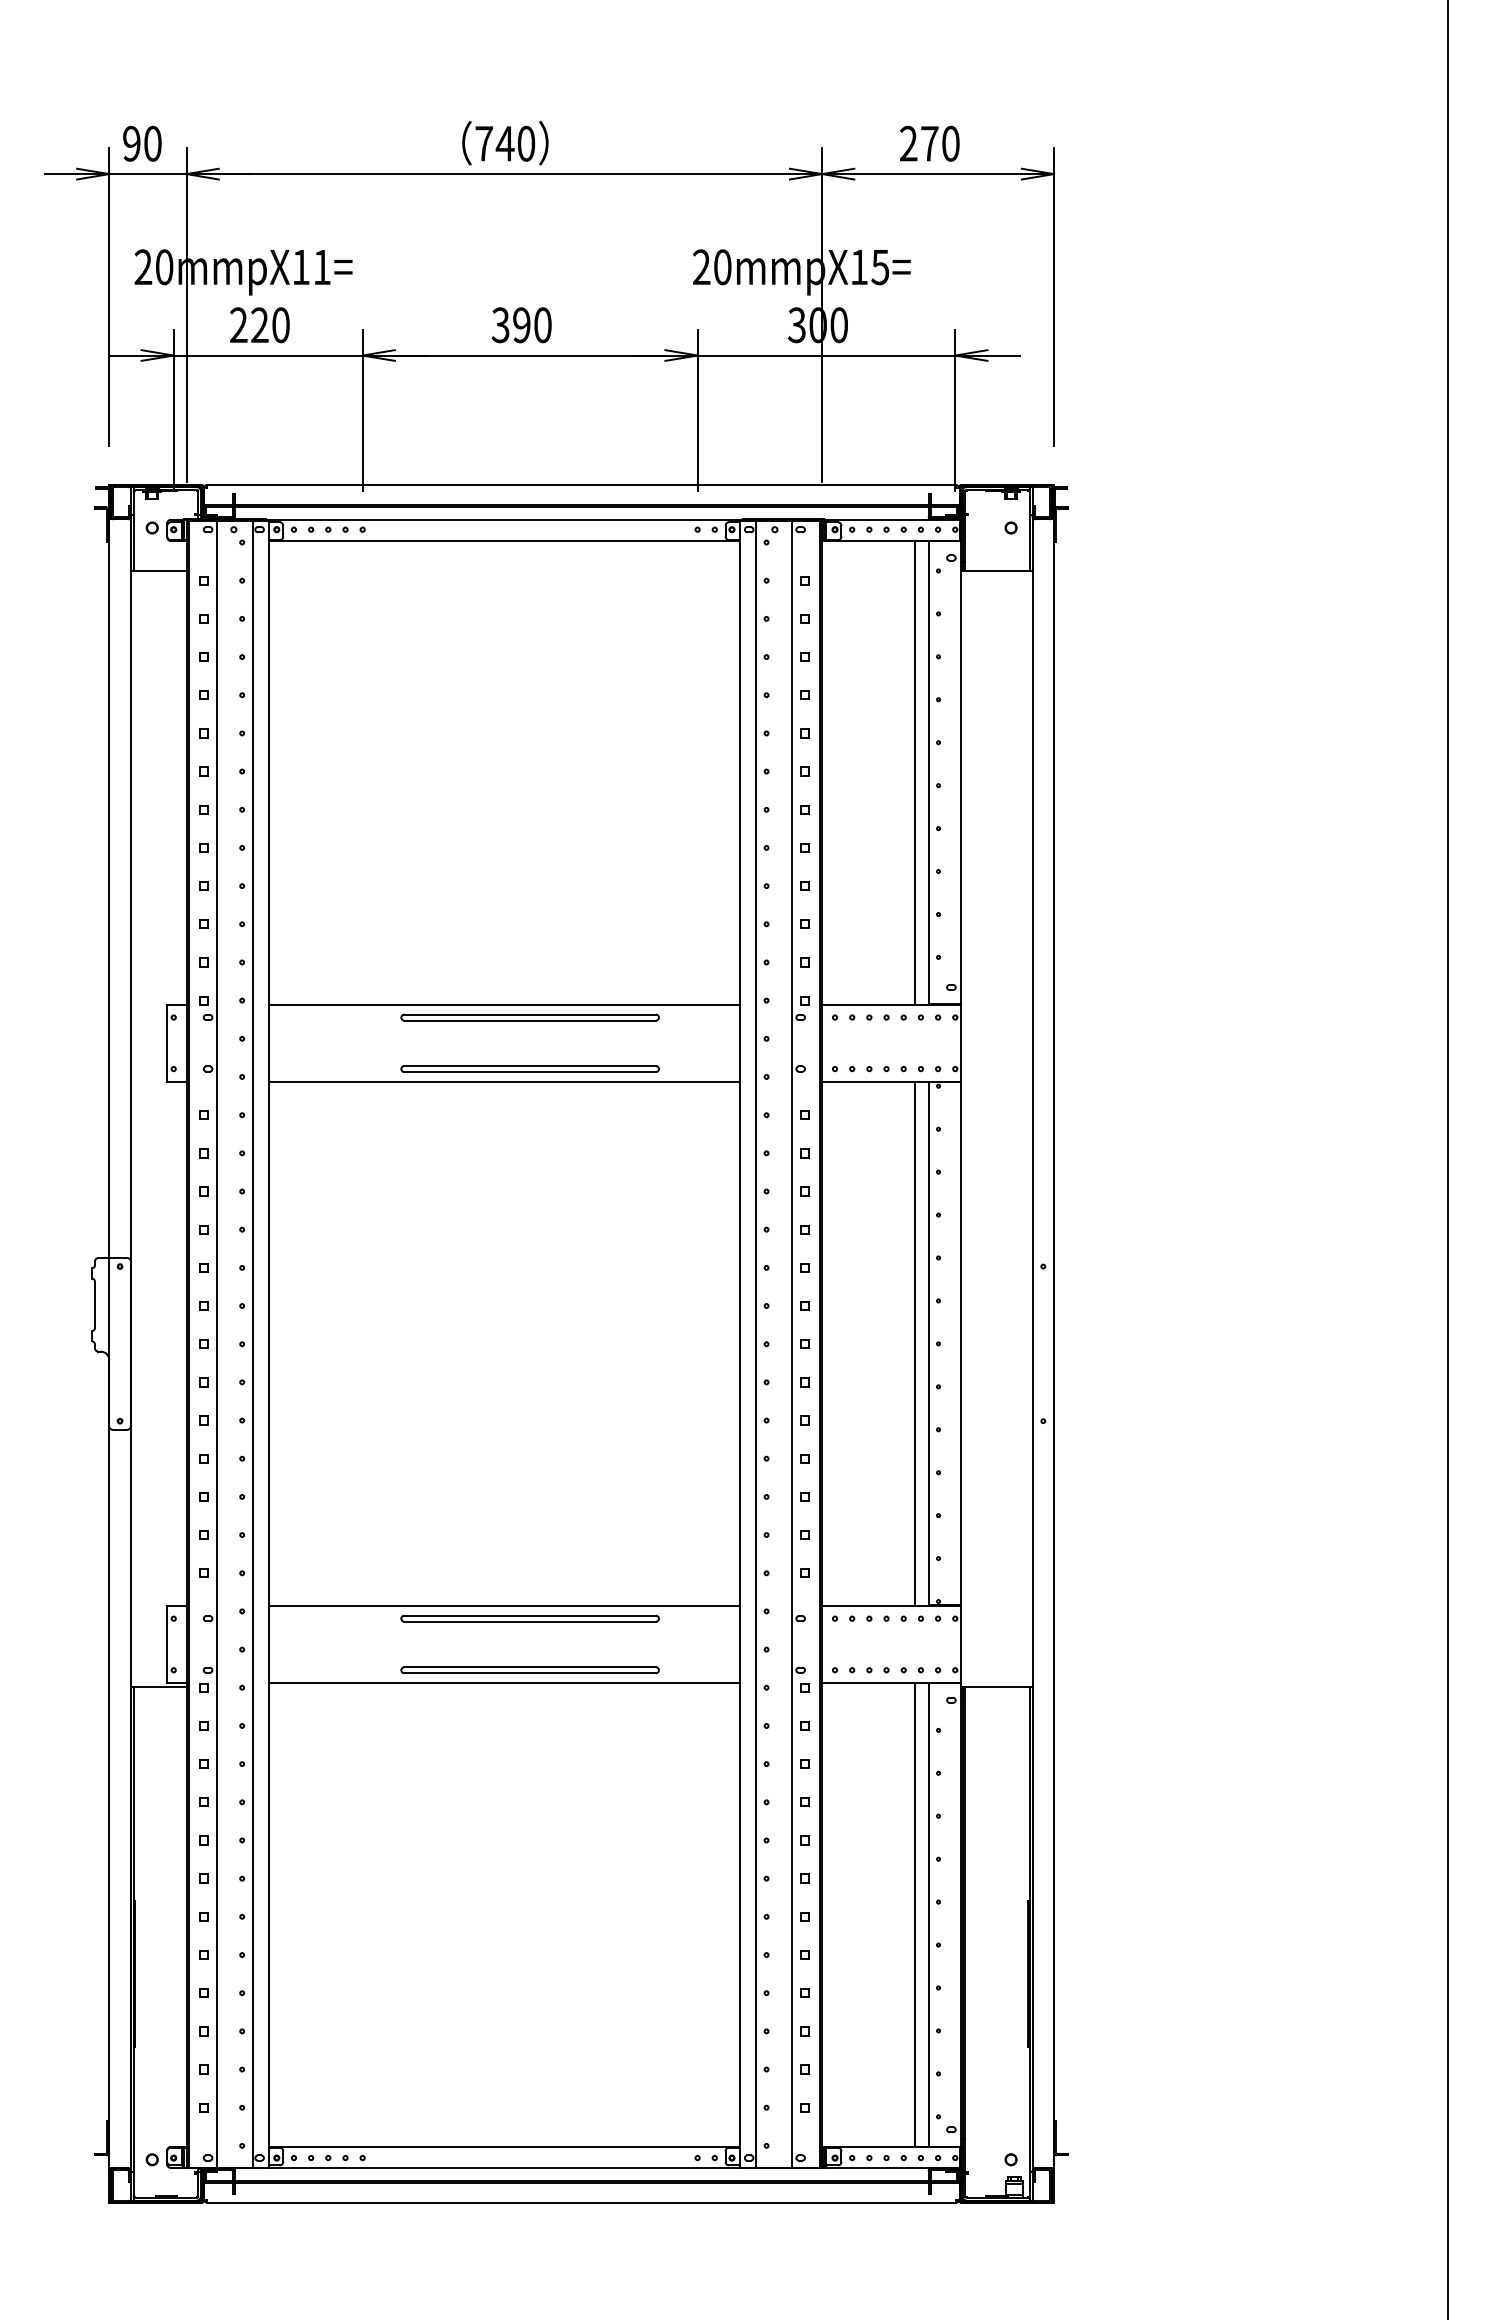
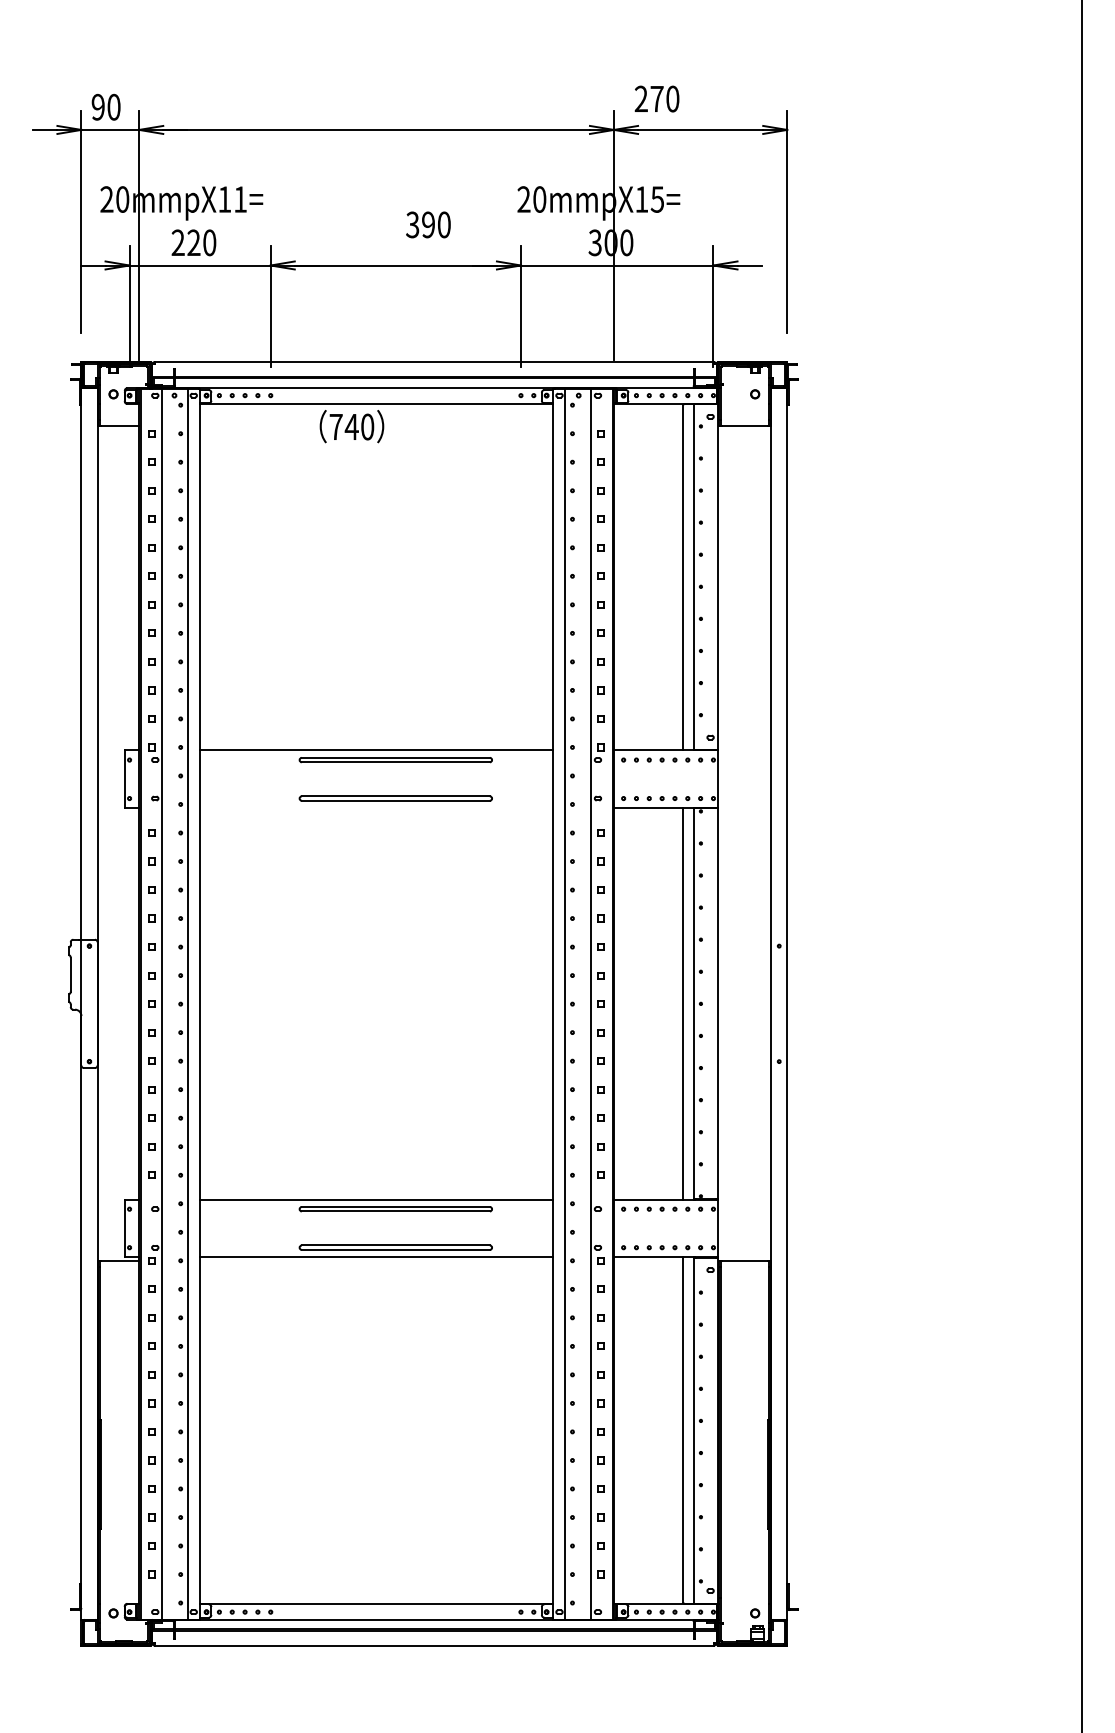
text: (505, 142) -> (352, 426), moved
text: (929, 143) -> (656, 98), moved
text: (521, 325) -> (428, 225), moved
line: (504, 1081) -> (376, 807), removed

